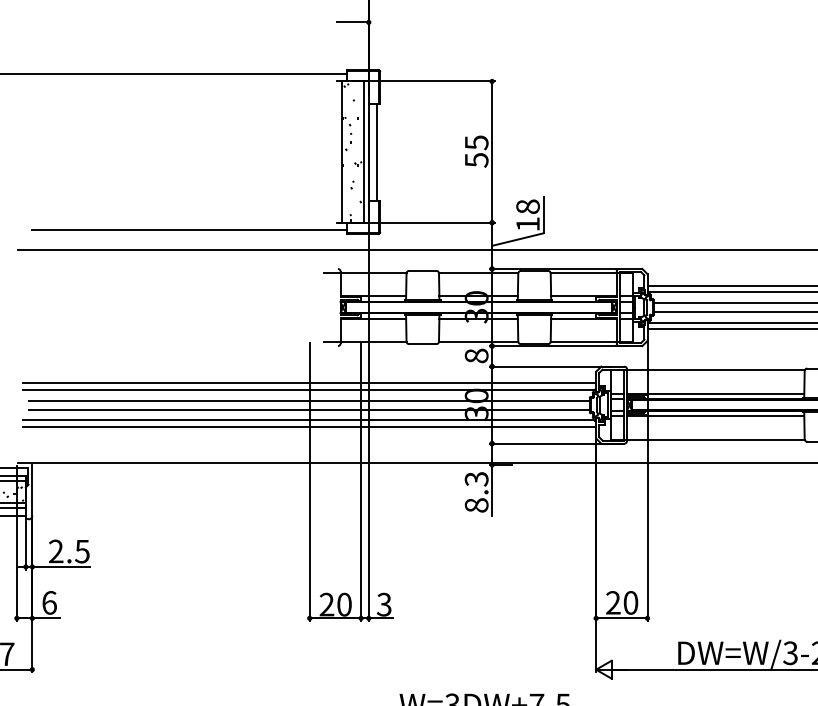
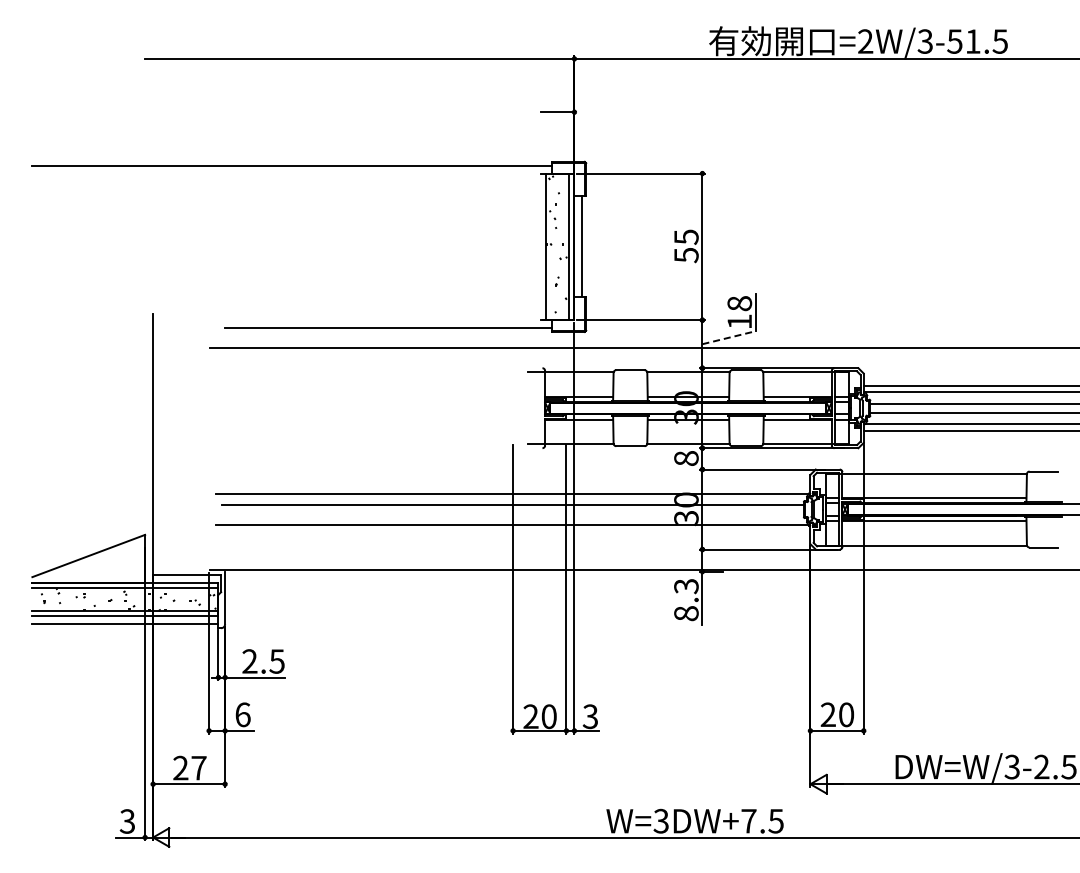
line: (518, 239) -> (729, 337), solid -> dashed
line: (309, 382) -> (512, 486), removed
line: (309, 409) -> (512, 514), removed
line: (309, 427) -> (512, 532), removed

